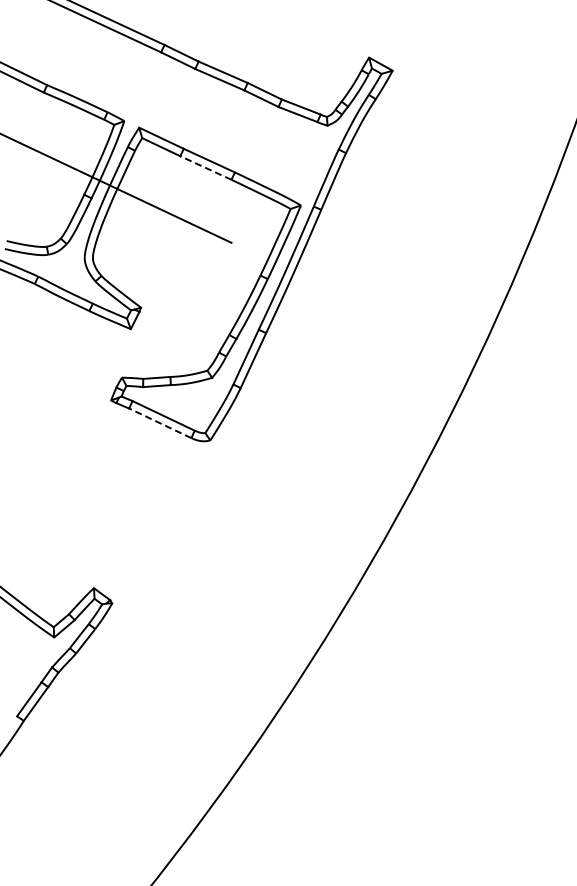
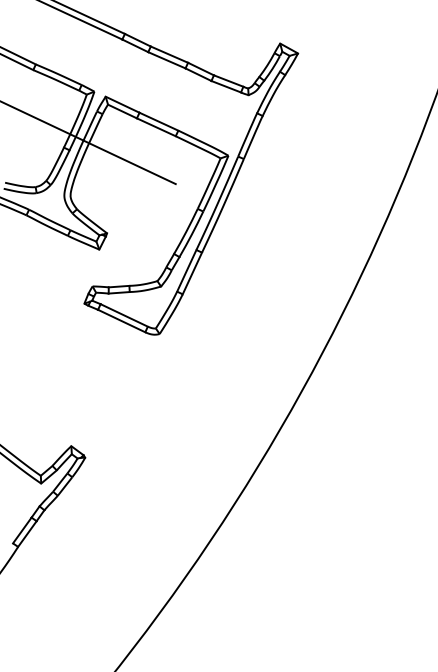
line: (205, 167) -> (156, 126), dashed -> solid
line: (159, 423) -> (121, 321), dashed -> solid

